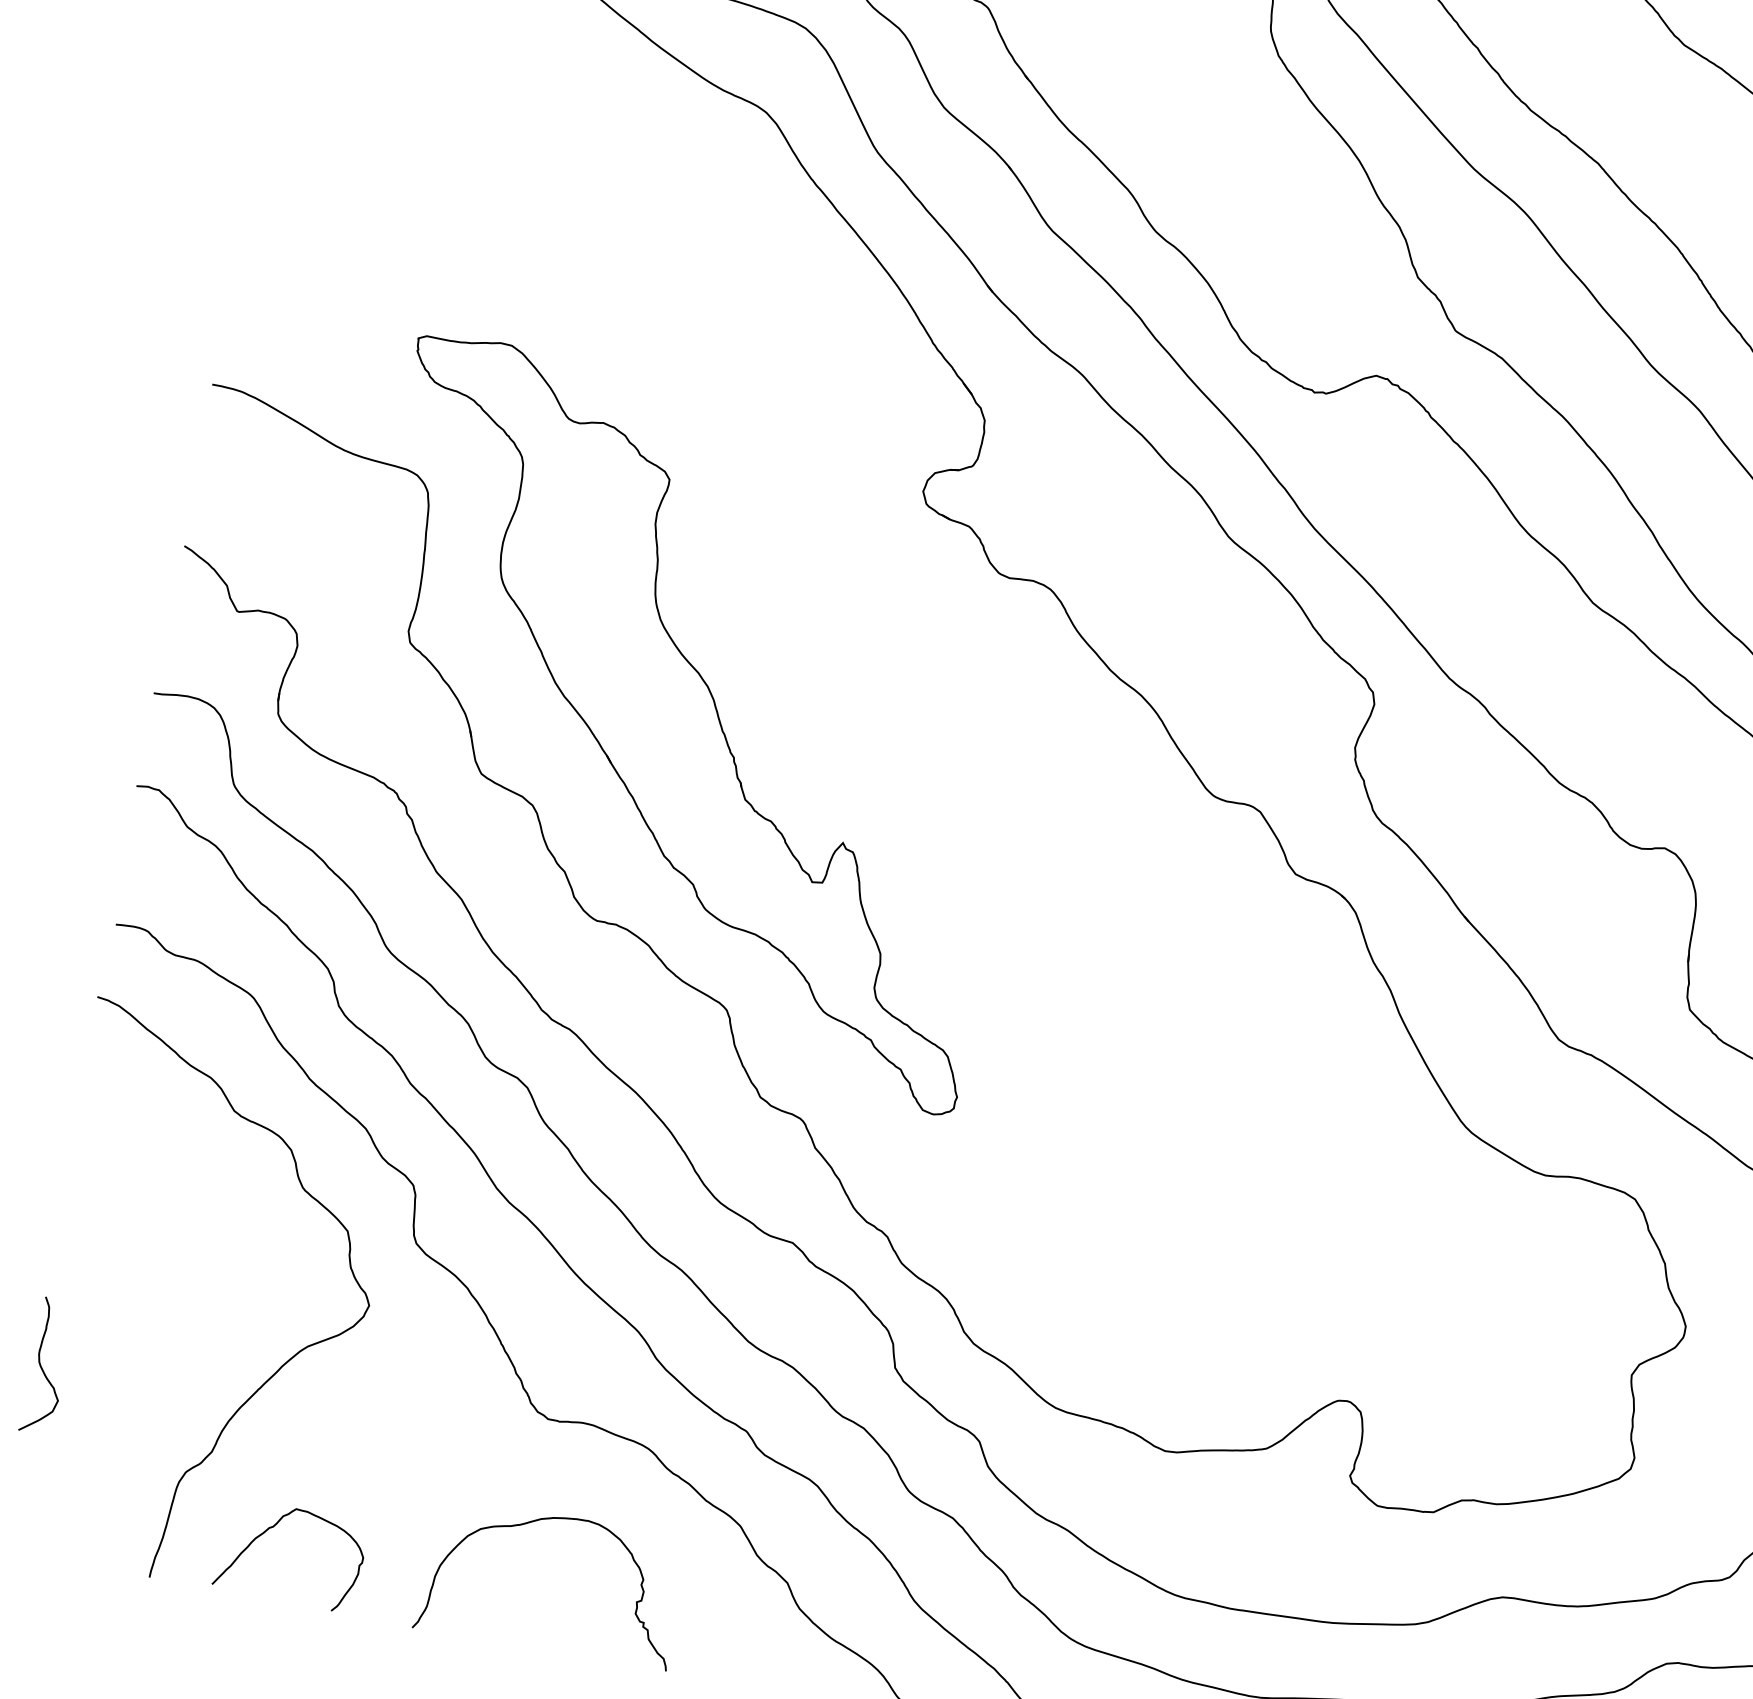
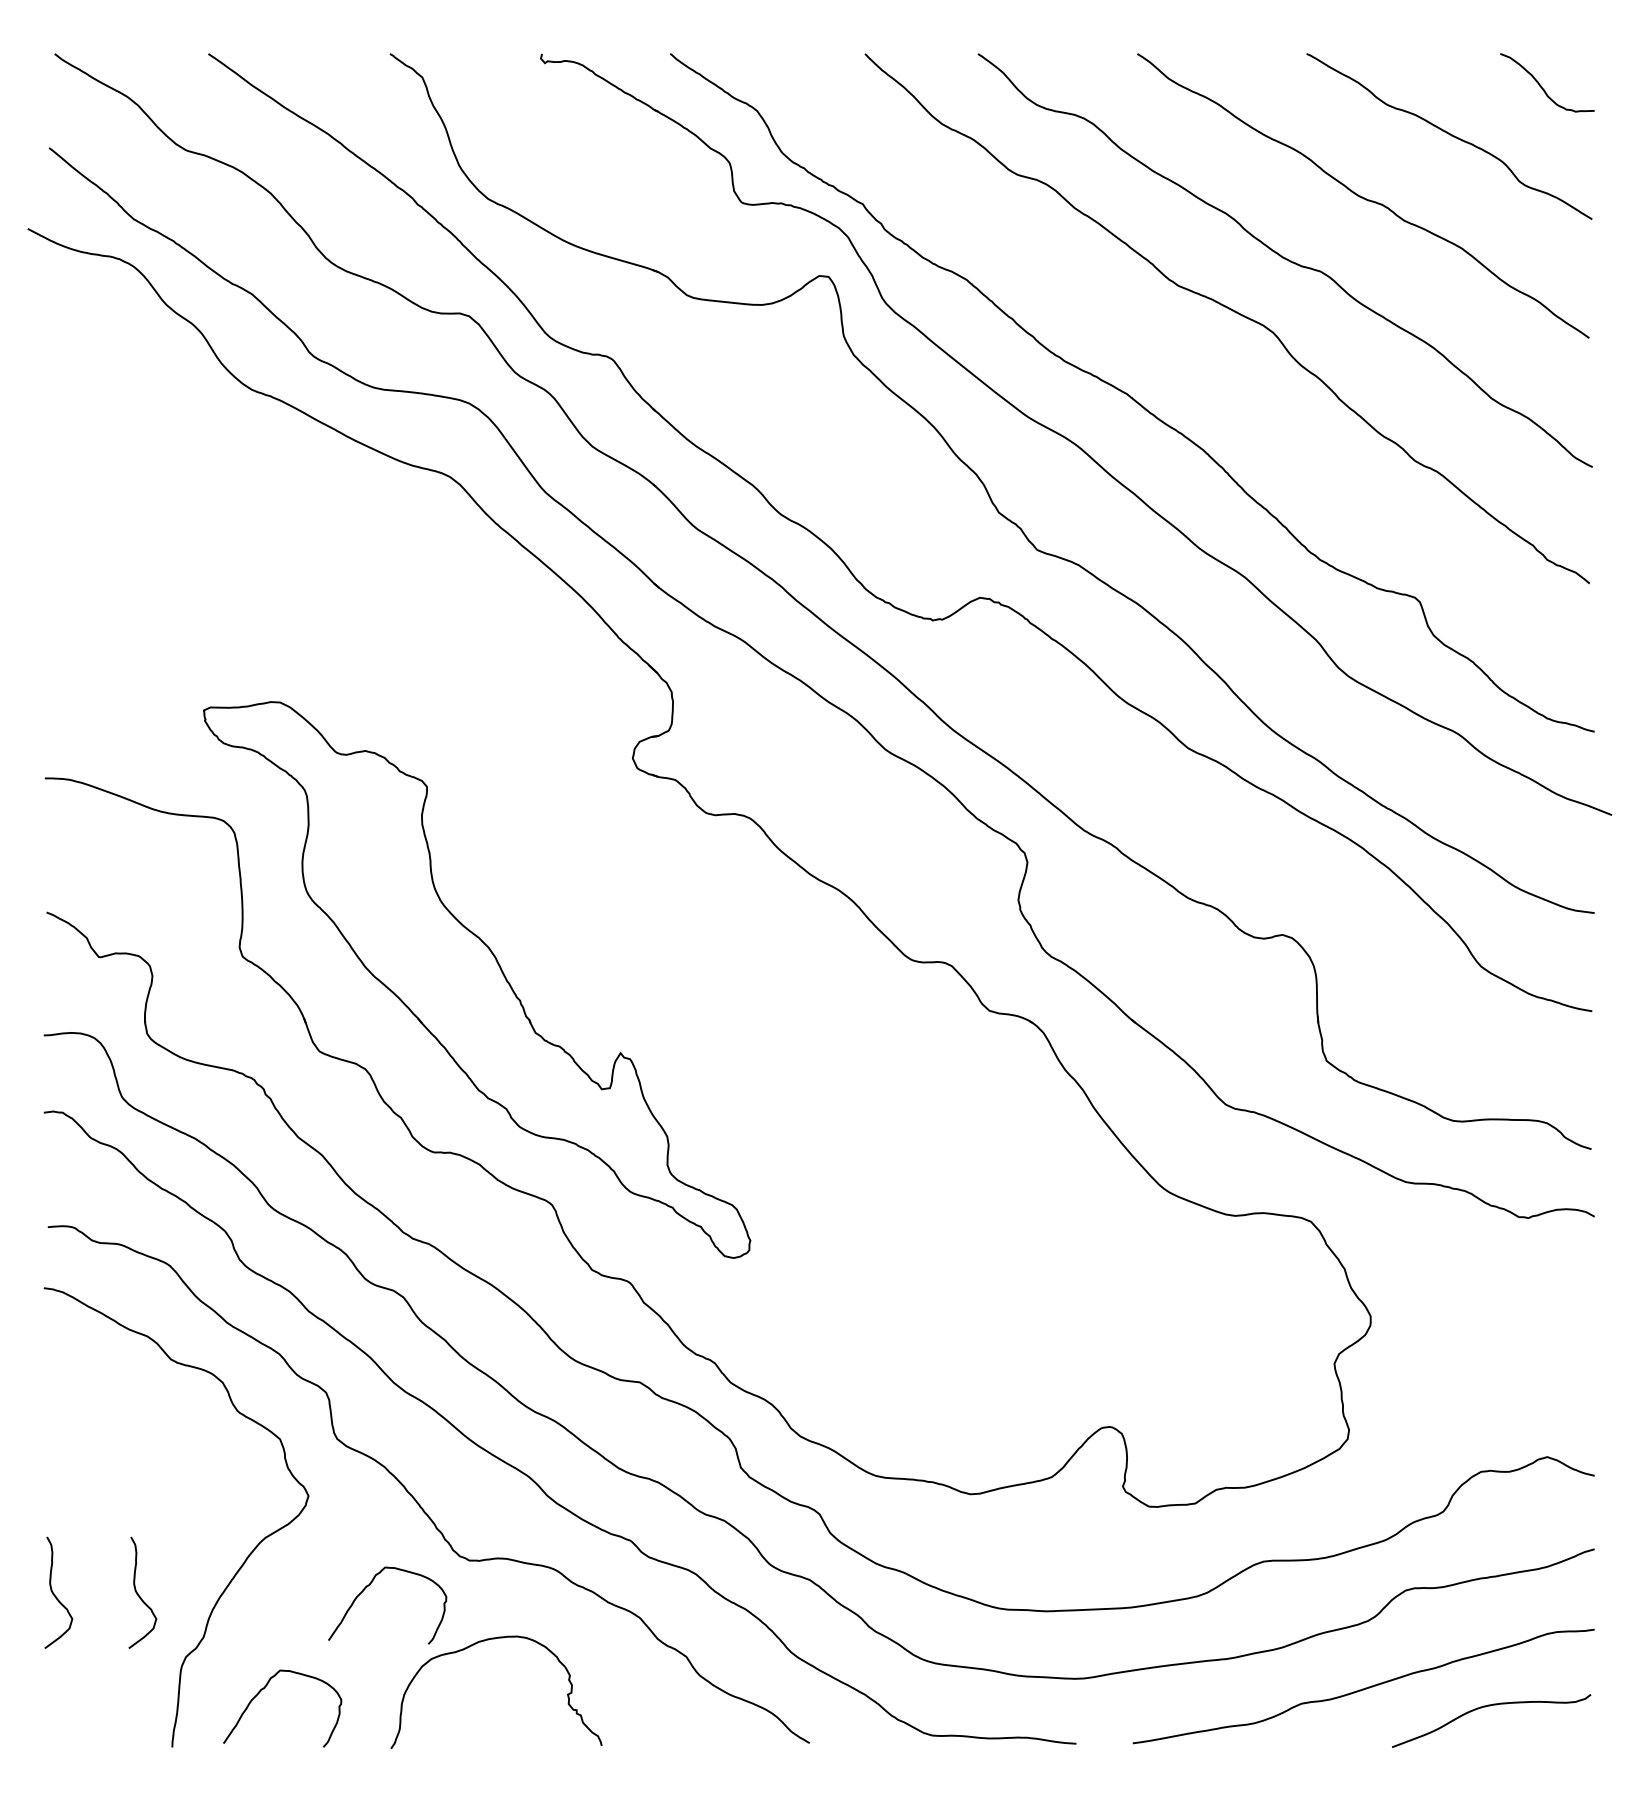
curve: (144, 1386) -> (139, 1594), added
curve: (423, 1427) -> (370, 1585), added

